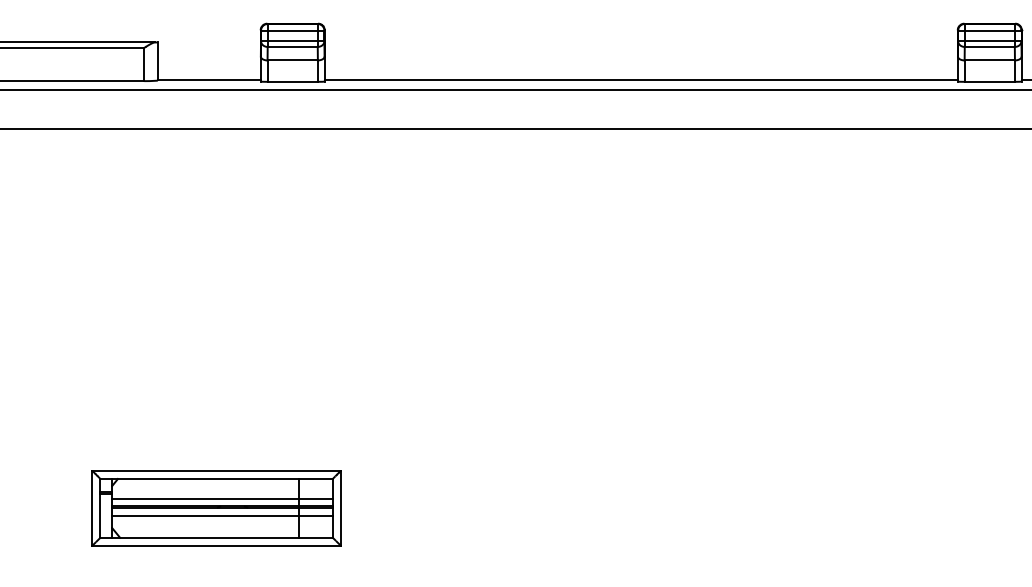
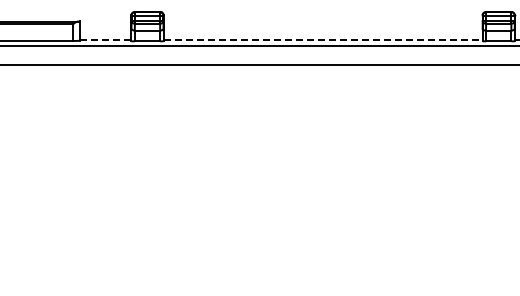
line: (209, 80) -> (105, 40), solid -> dashed
line: (642, 80) -> (323, 40), solid -> dashed
part: (217, 506) -> (109, 255), removed

